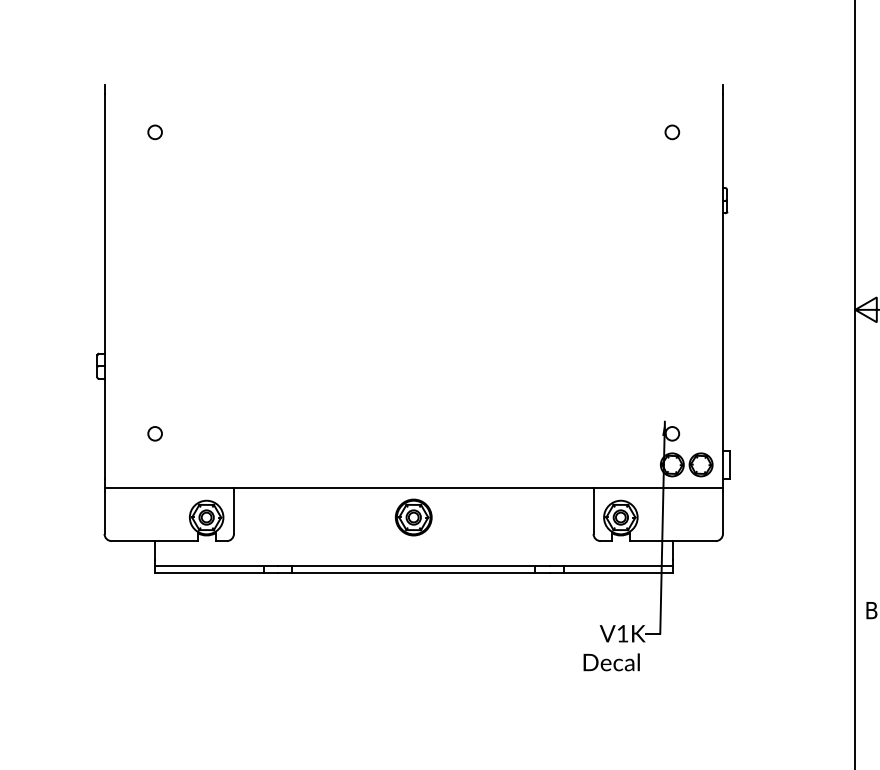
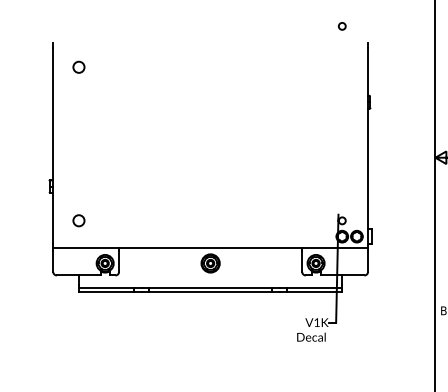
circle: (154, 132) -> (78, 67), size x1.6
circle: (670, 132) -> (341, 26), moved
circle: (154, 433) -> (78, 220), size x1.6

